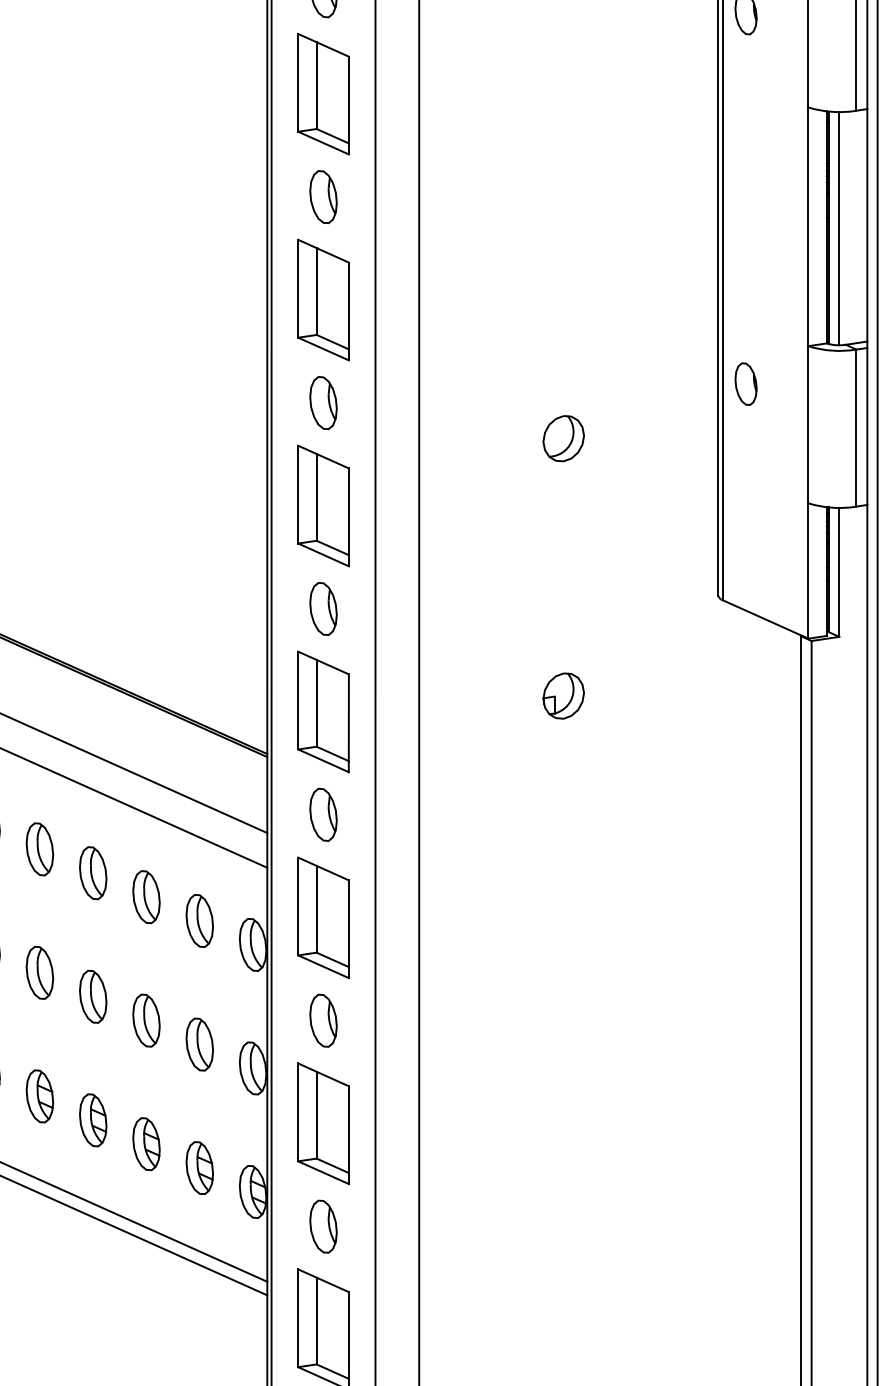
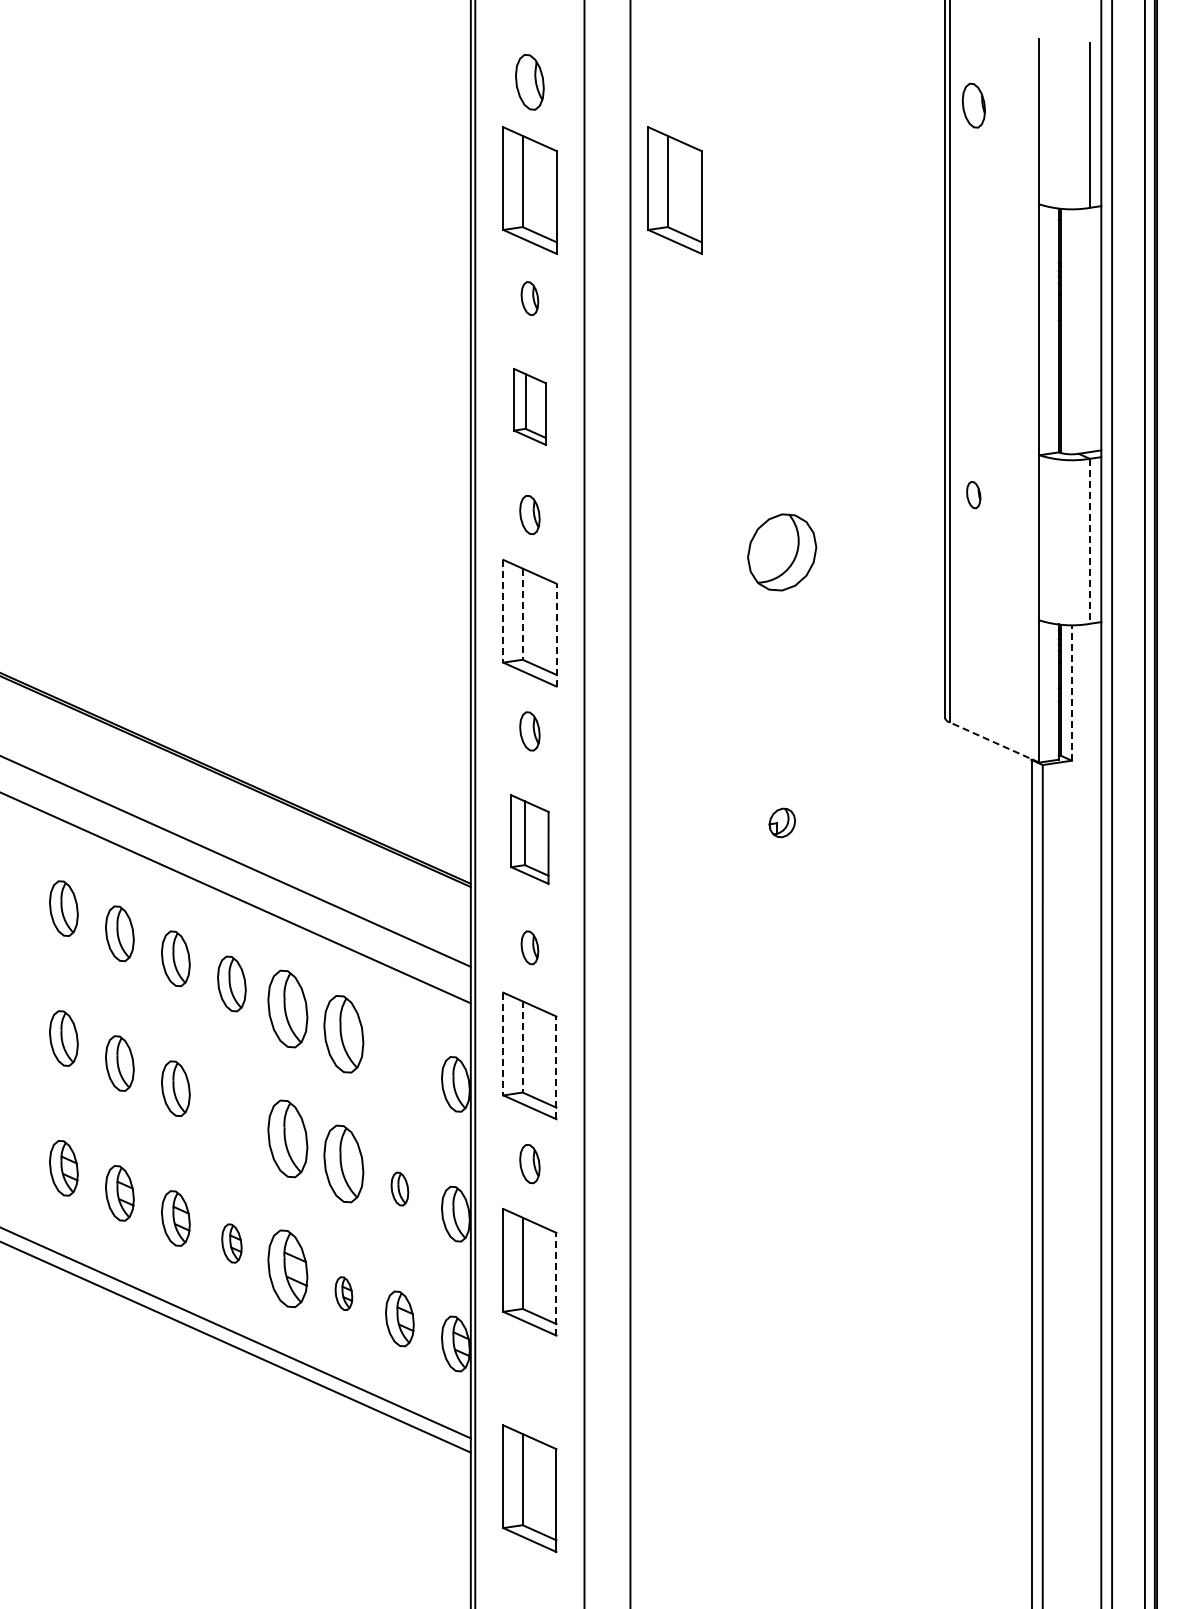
part: (461, 94) -> (674, 190), added
part: (323, 196) -> (529, 298), size x0.6
line: (838, 228) -> (1071, 331), removed
part: (323, 299) -> (529, 406), size x0.6
part: (745, 383) -> (973, 494), size x0.6
part: (323, 402) -> (529, 514), size x0.7
line: (856, 428) -> (1089, 541), solid -> dashed
part: (563, 438) -> (782, 552), size x1.6
line: (298, 494) -> (503, 611), solid -> dashed
line: (316, 497) -> (522, 614), solid -> dashed
line: (348, 516) -> (556, 634), solid -> dashed
line: (838, 571) -> (1071, 692), solid -> dashed
part: (323, 609) -> (529, 731), size x0.7
line: (765, 619) -> (994, 742), solid -> dashed
part: (563, 695) -> (782, 822), size x0.6
part: (323, 711) -> (529, 839), size x0.7
part: (323, 814) -> (529, 947), size x0.6
part: (92, 872) -> (287, 1008), size x1.4
part: (146, 896) -> (343, 1033), size x1.4
line: (298, 906) -> (503, 1044), solid -> dashed
line: (316, 908) -> (522, 1046), solid -> dashed
part: (199, 921) -> (399, 1059), removed
line: (348, 928) -> (556, 1067), solid -> dashed
part: (39, 972) -> (231, 1113), removed
part: (92, 996) -> (287, 1138), size x1.4
part: (146, 1020) -> (343, 1163), size x1.4
part: (323, 1020) -> (529, 1163), size x0.7
part: (199, 1043) -> (399, 1188), size x0.6
part: (39, 1096) -> (231, 1243), size x0.7
part: (92, 1120) -> (287, 1268), size x1.4
line: (348, 1134) -> (556, 1283), solid -> dashed
part: (146, 1143) -> (343, 1293), size x0.6
part: (323, 1226) -> (529, 1380), removed

